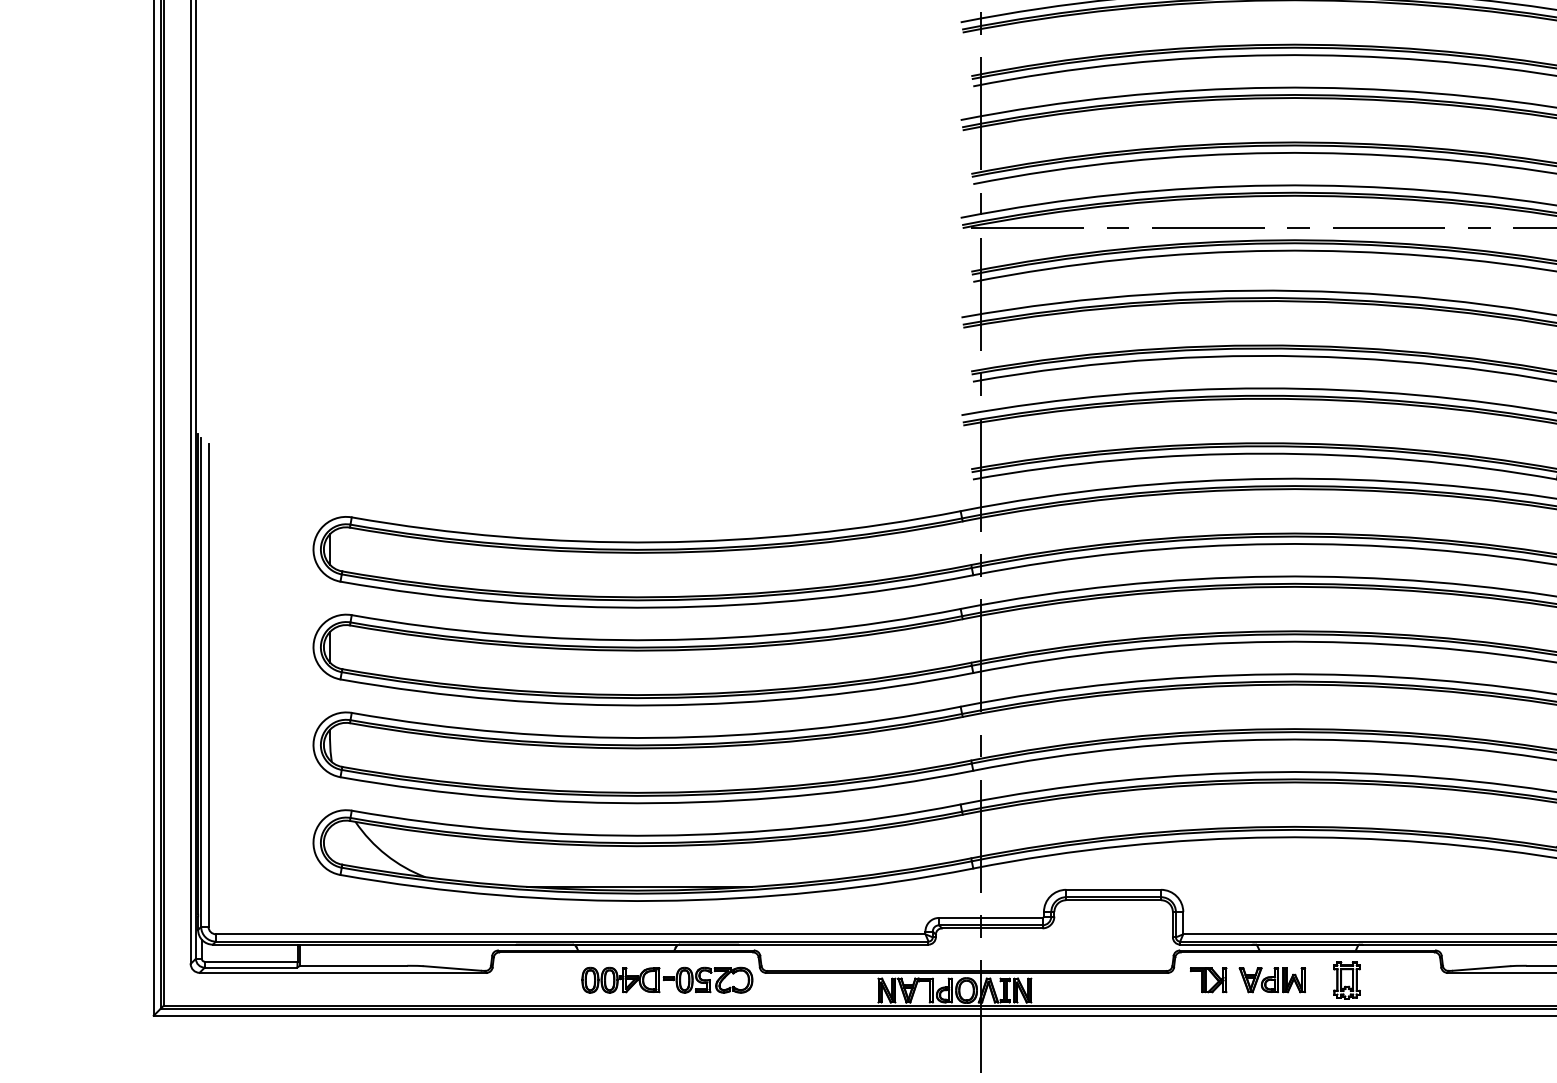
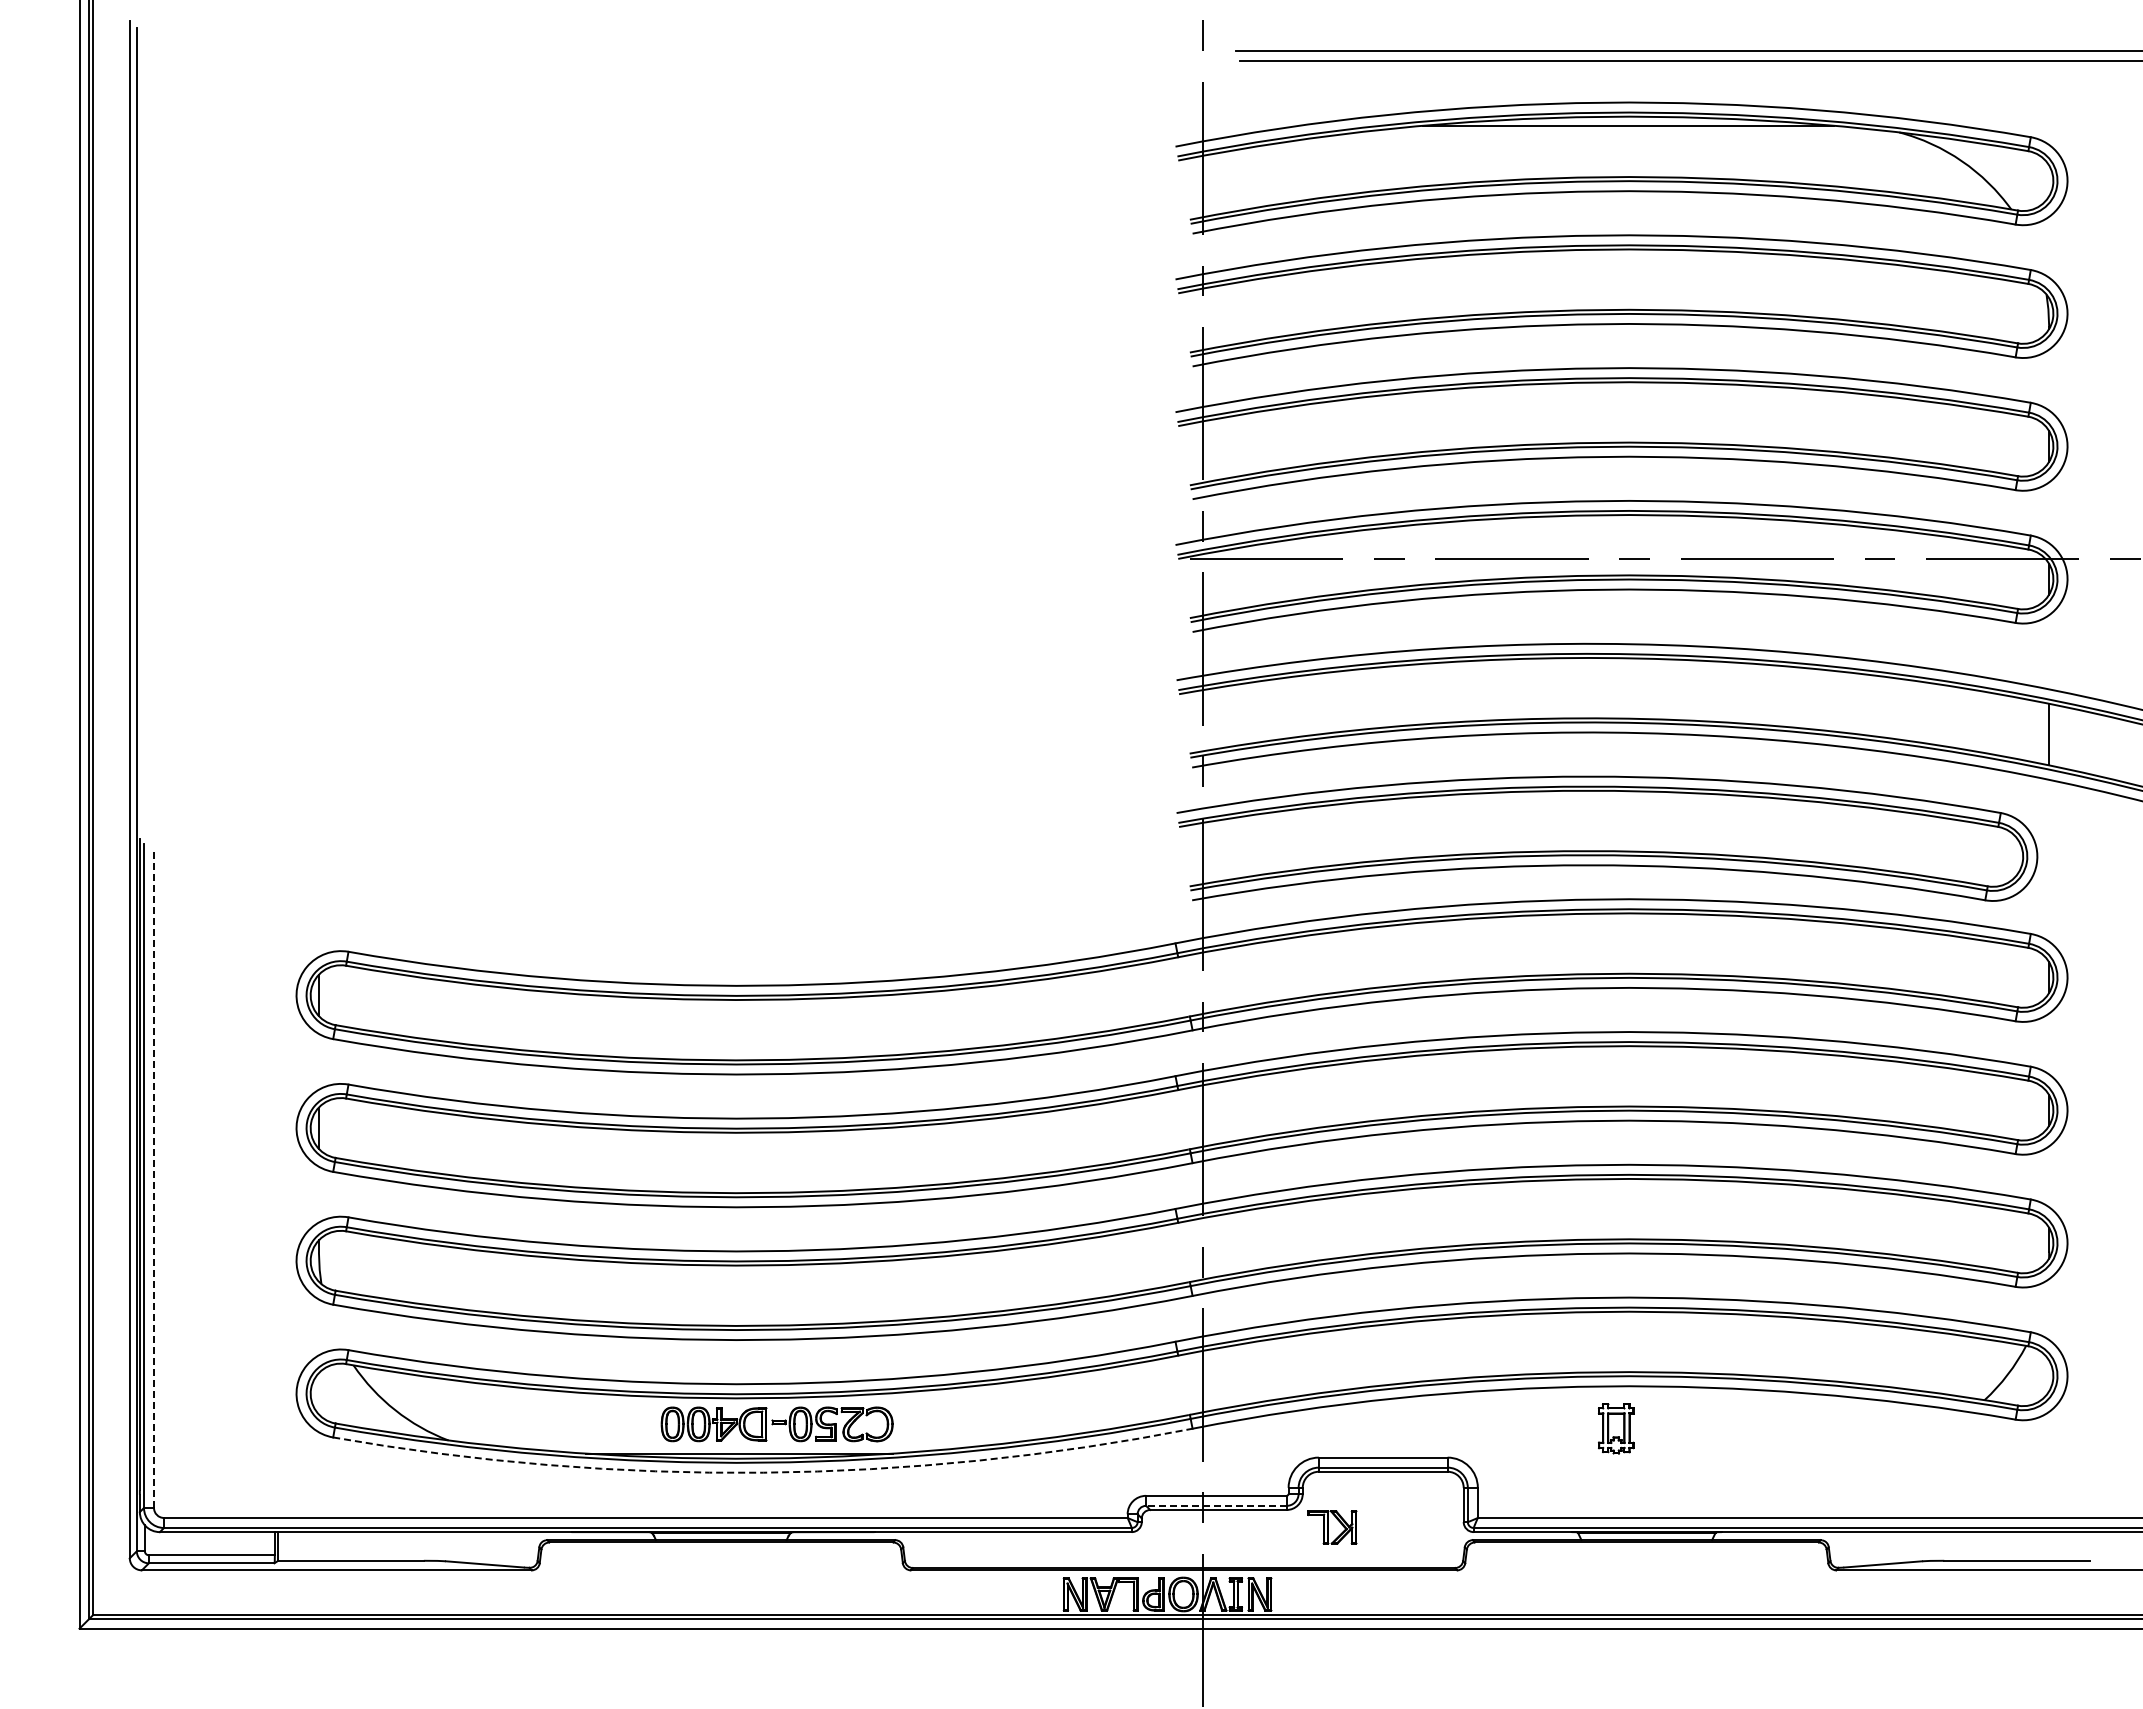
line: (208, 685) -> (154, 1180), solid -> dashed
arc: (657, 900) -> (763, 1472), solid -> dashed
line: (990, 925) -> (1215, 1505), solid -> dashed
part: (666, 980) -> (776, 1424), moved
part: (1208, 980) -> (1332, 1527), moved
part: (1272, 980) -> (1598, 1580), removed
part: (1347, 980) -> (1616, 1428), moved

